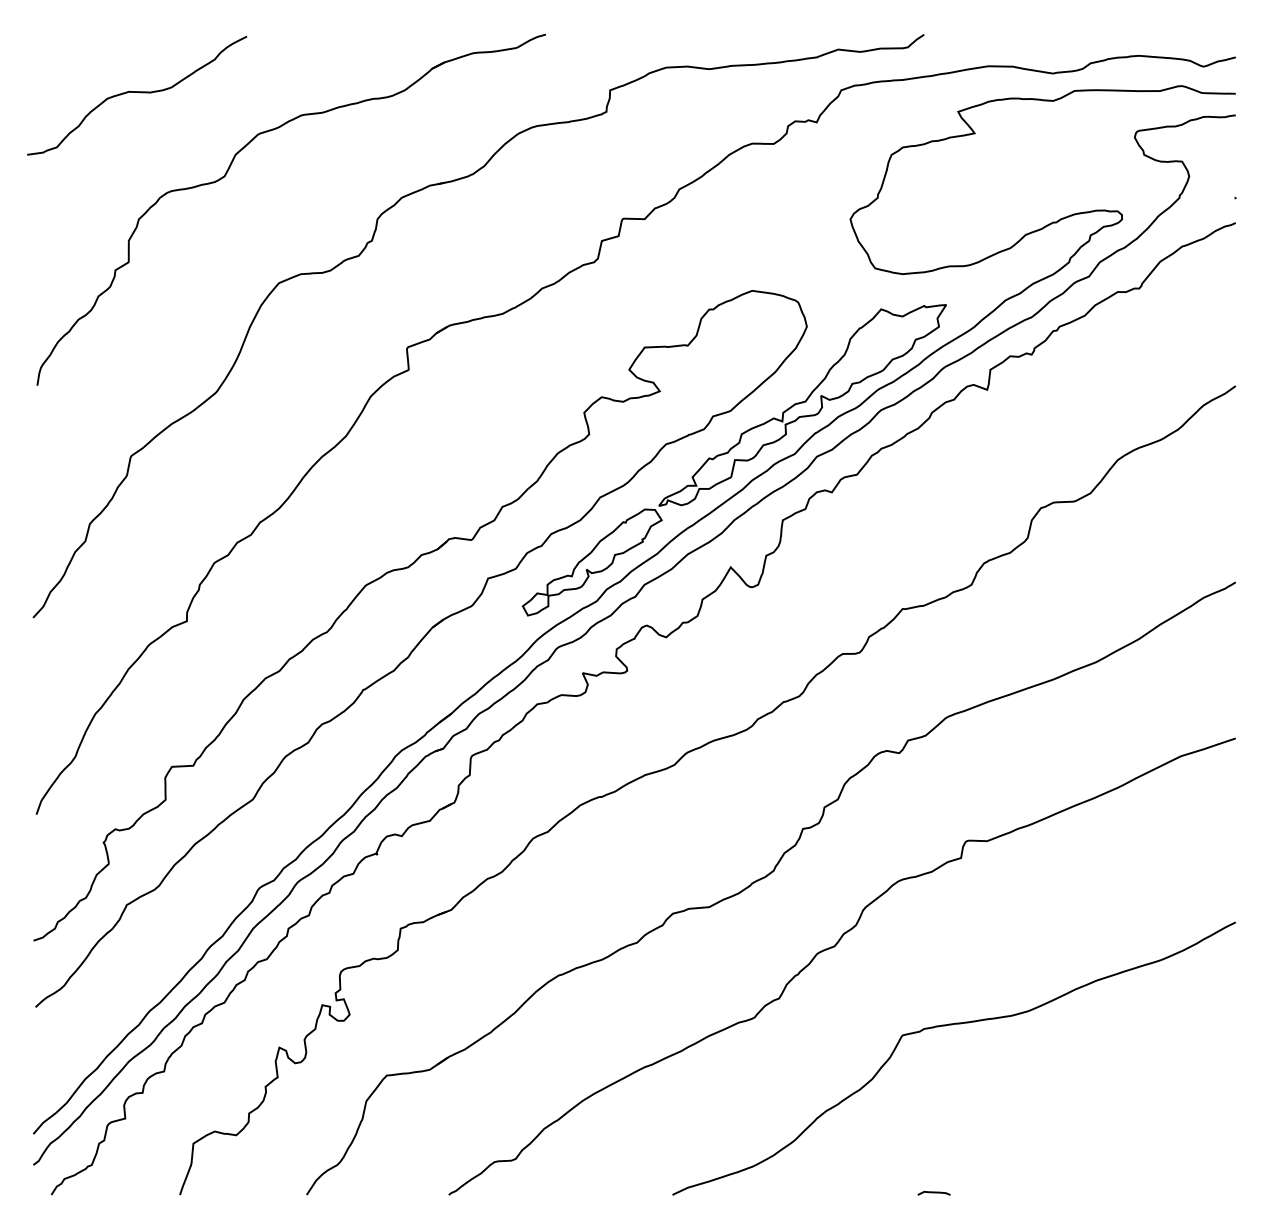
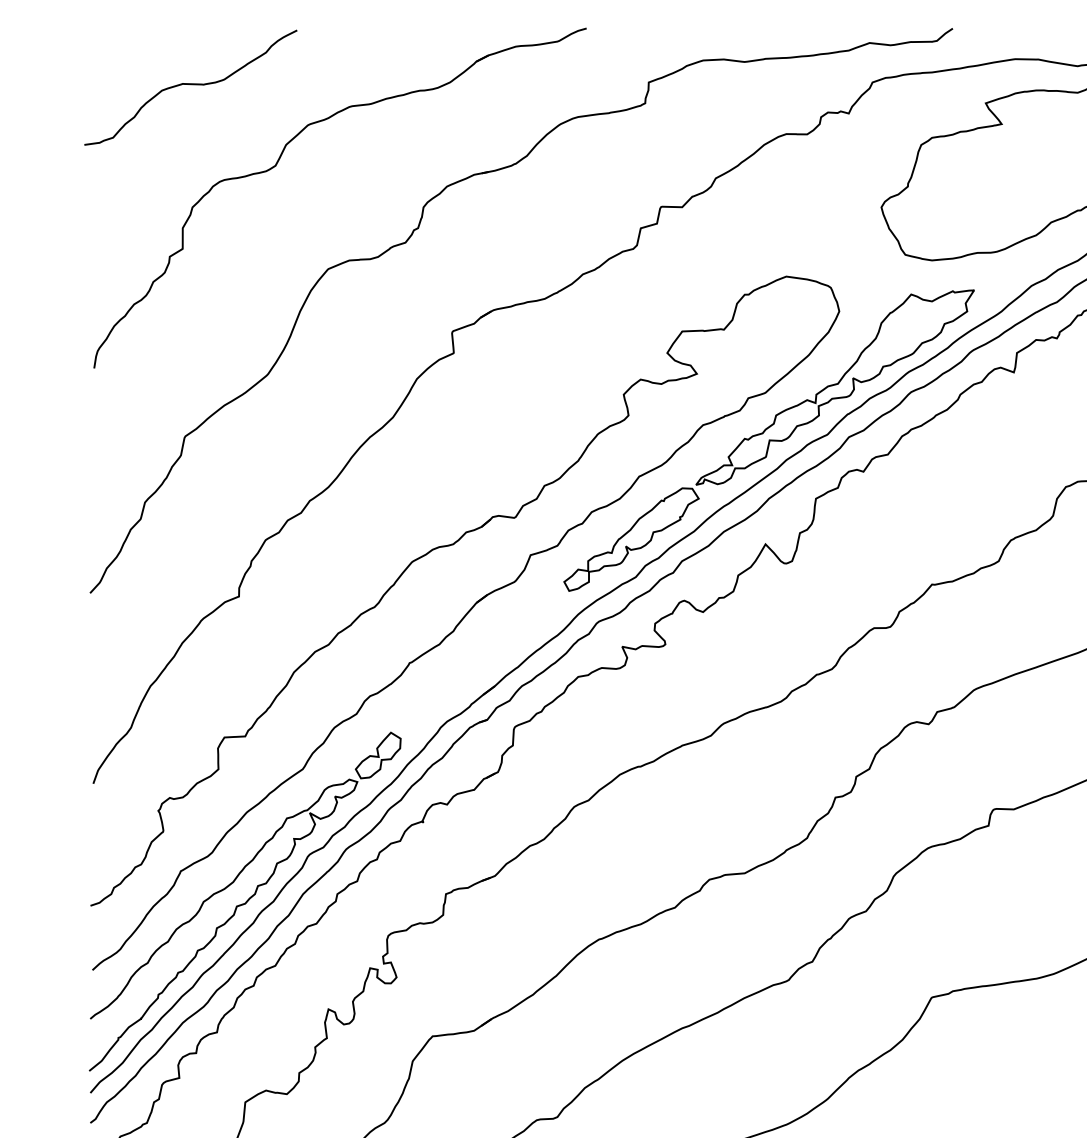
part: (192, 935) -> (244, 900), added

